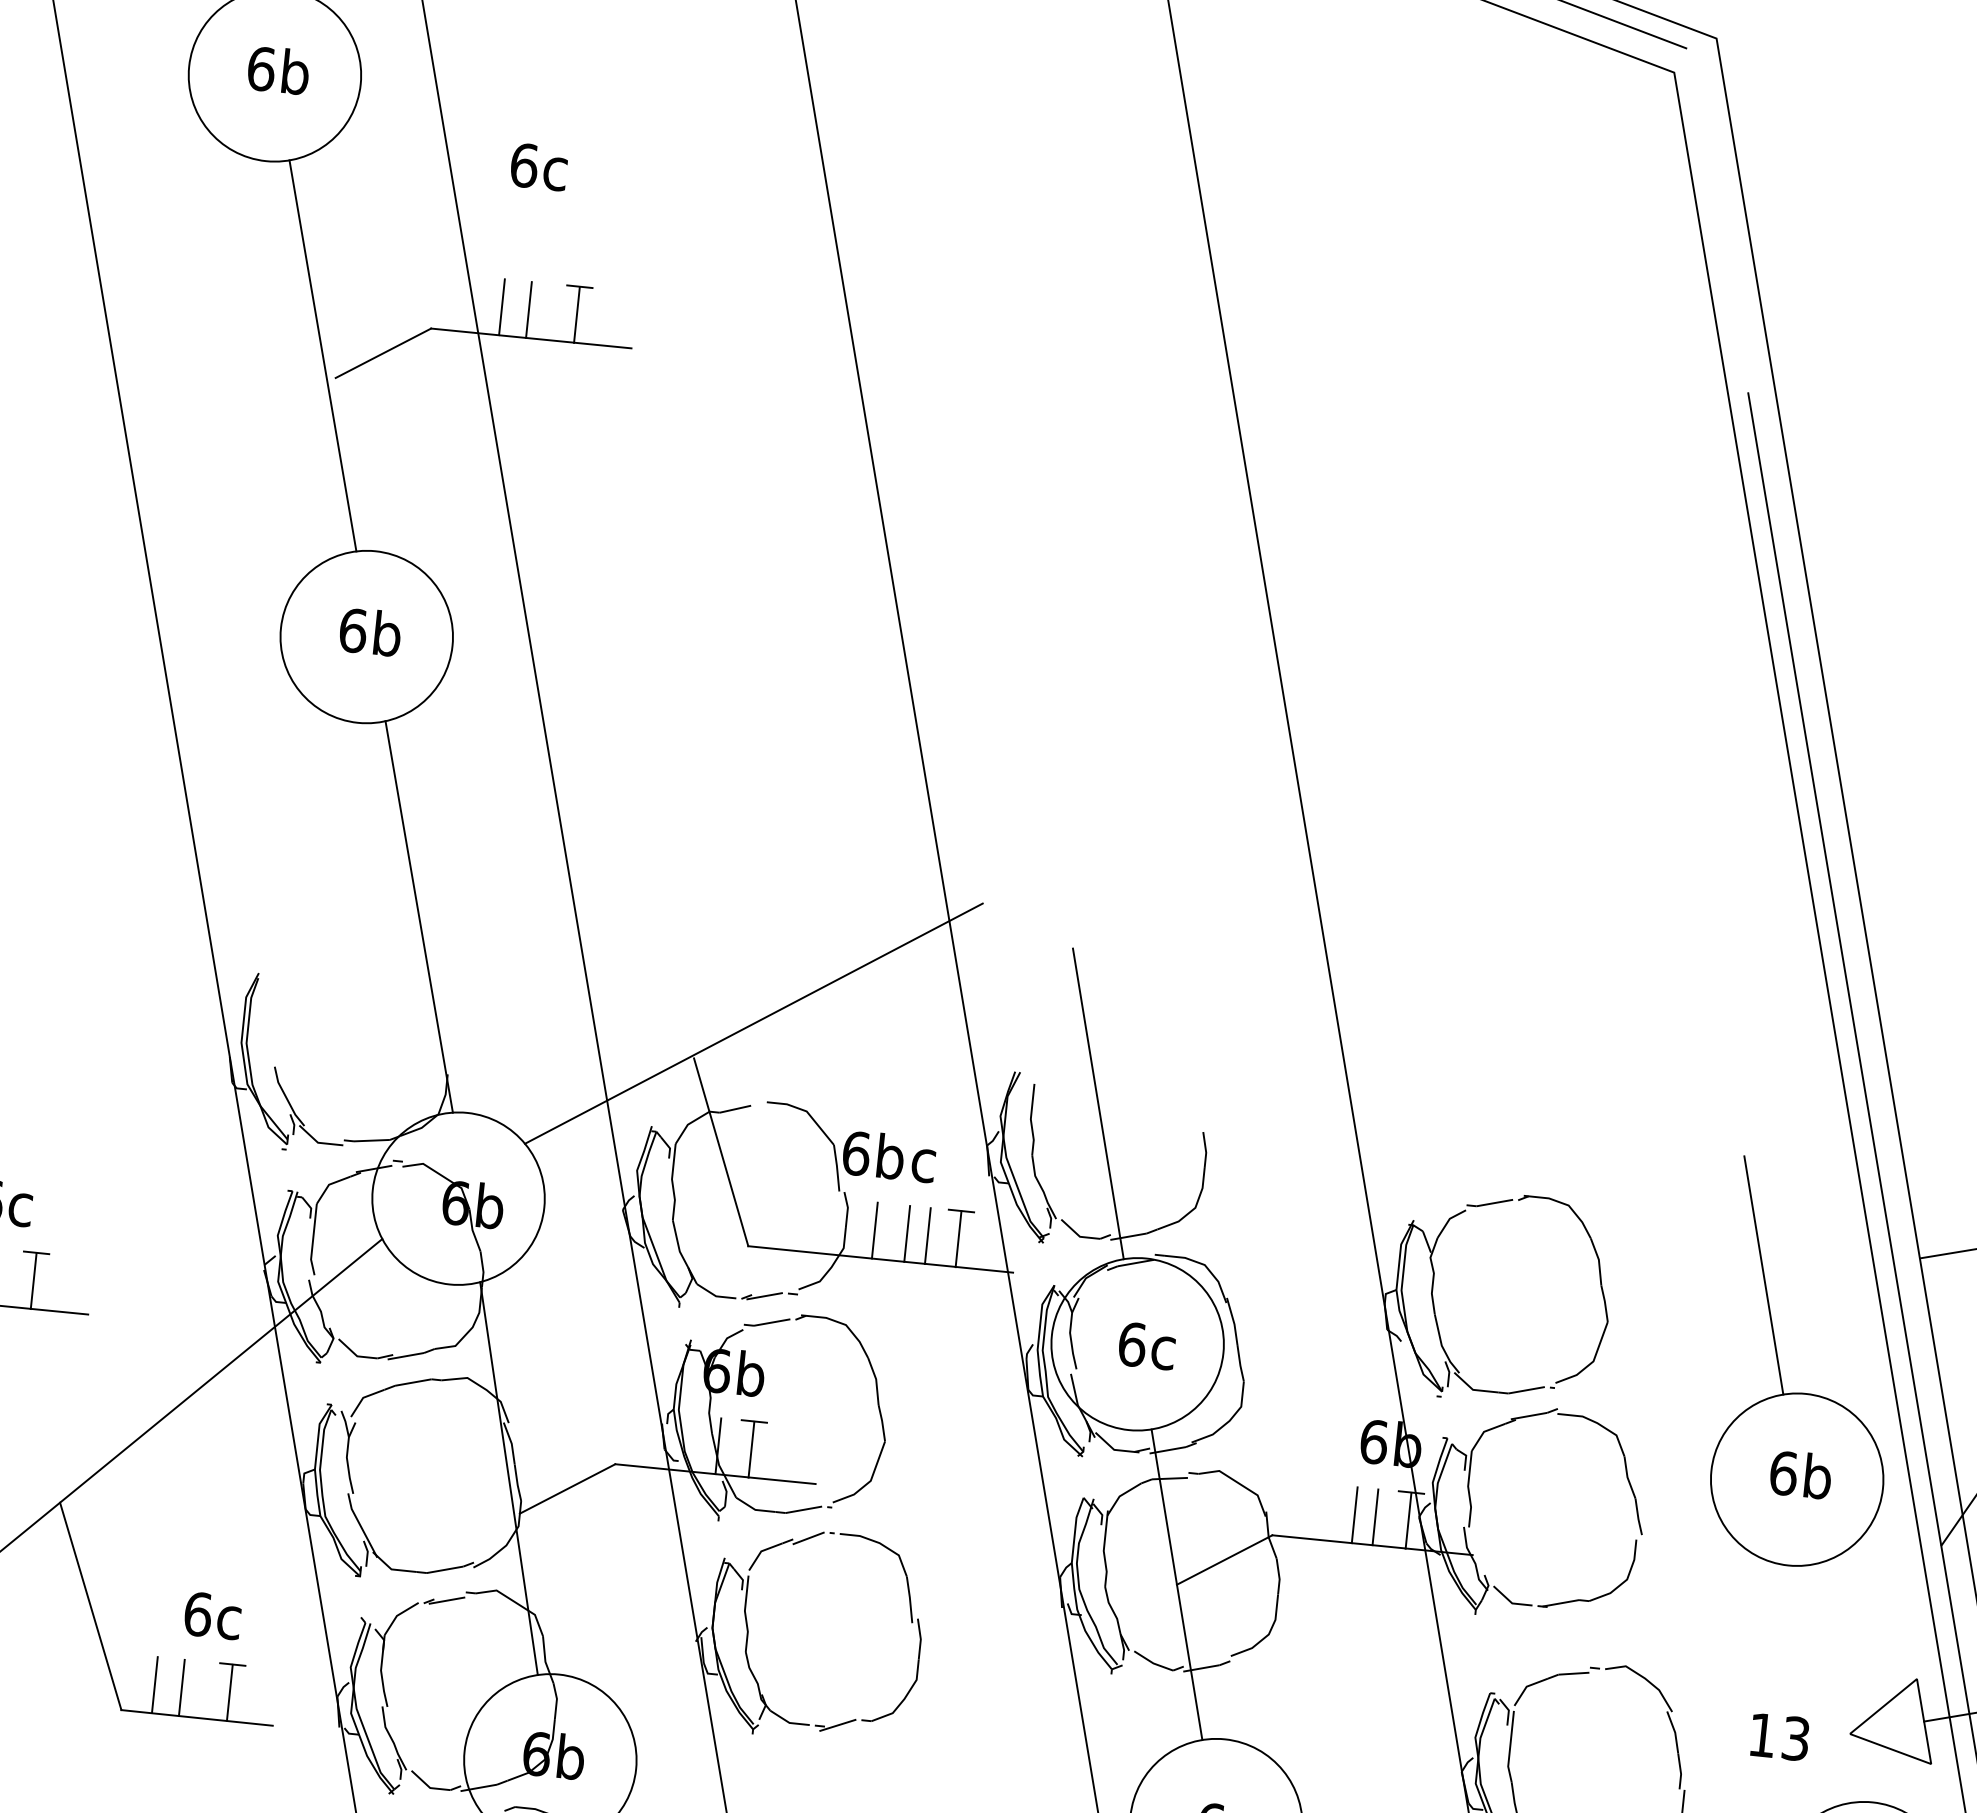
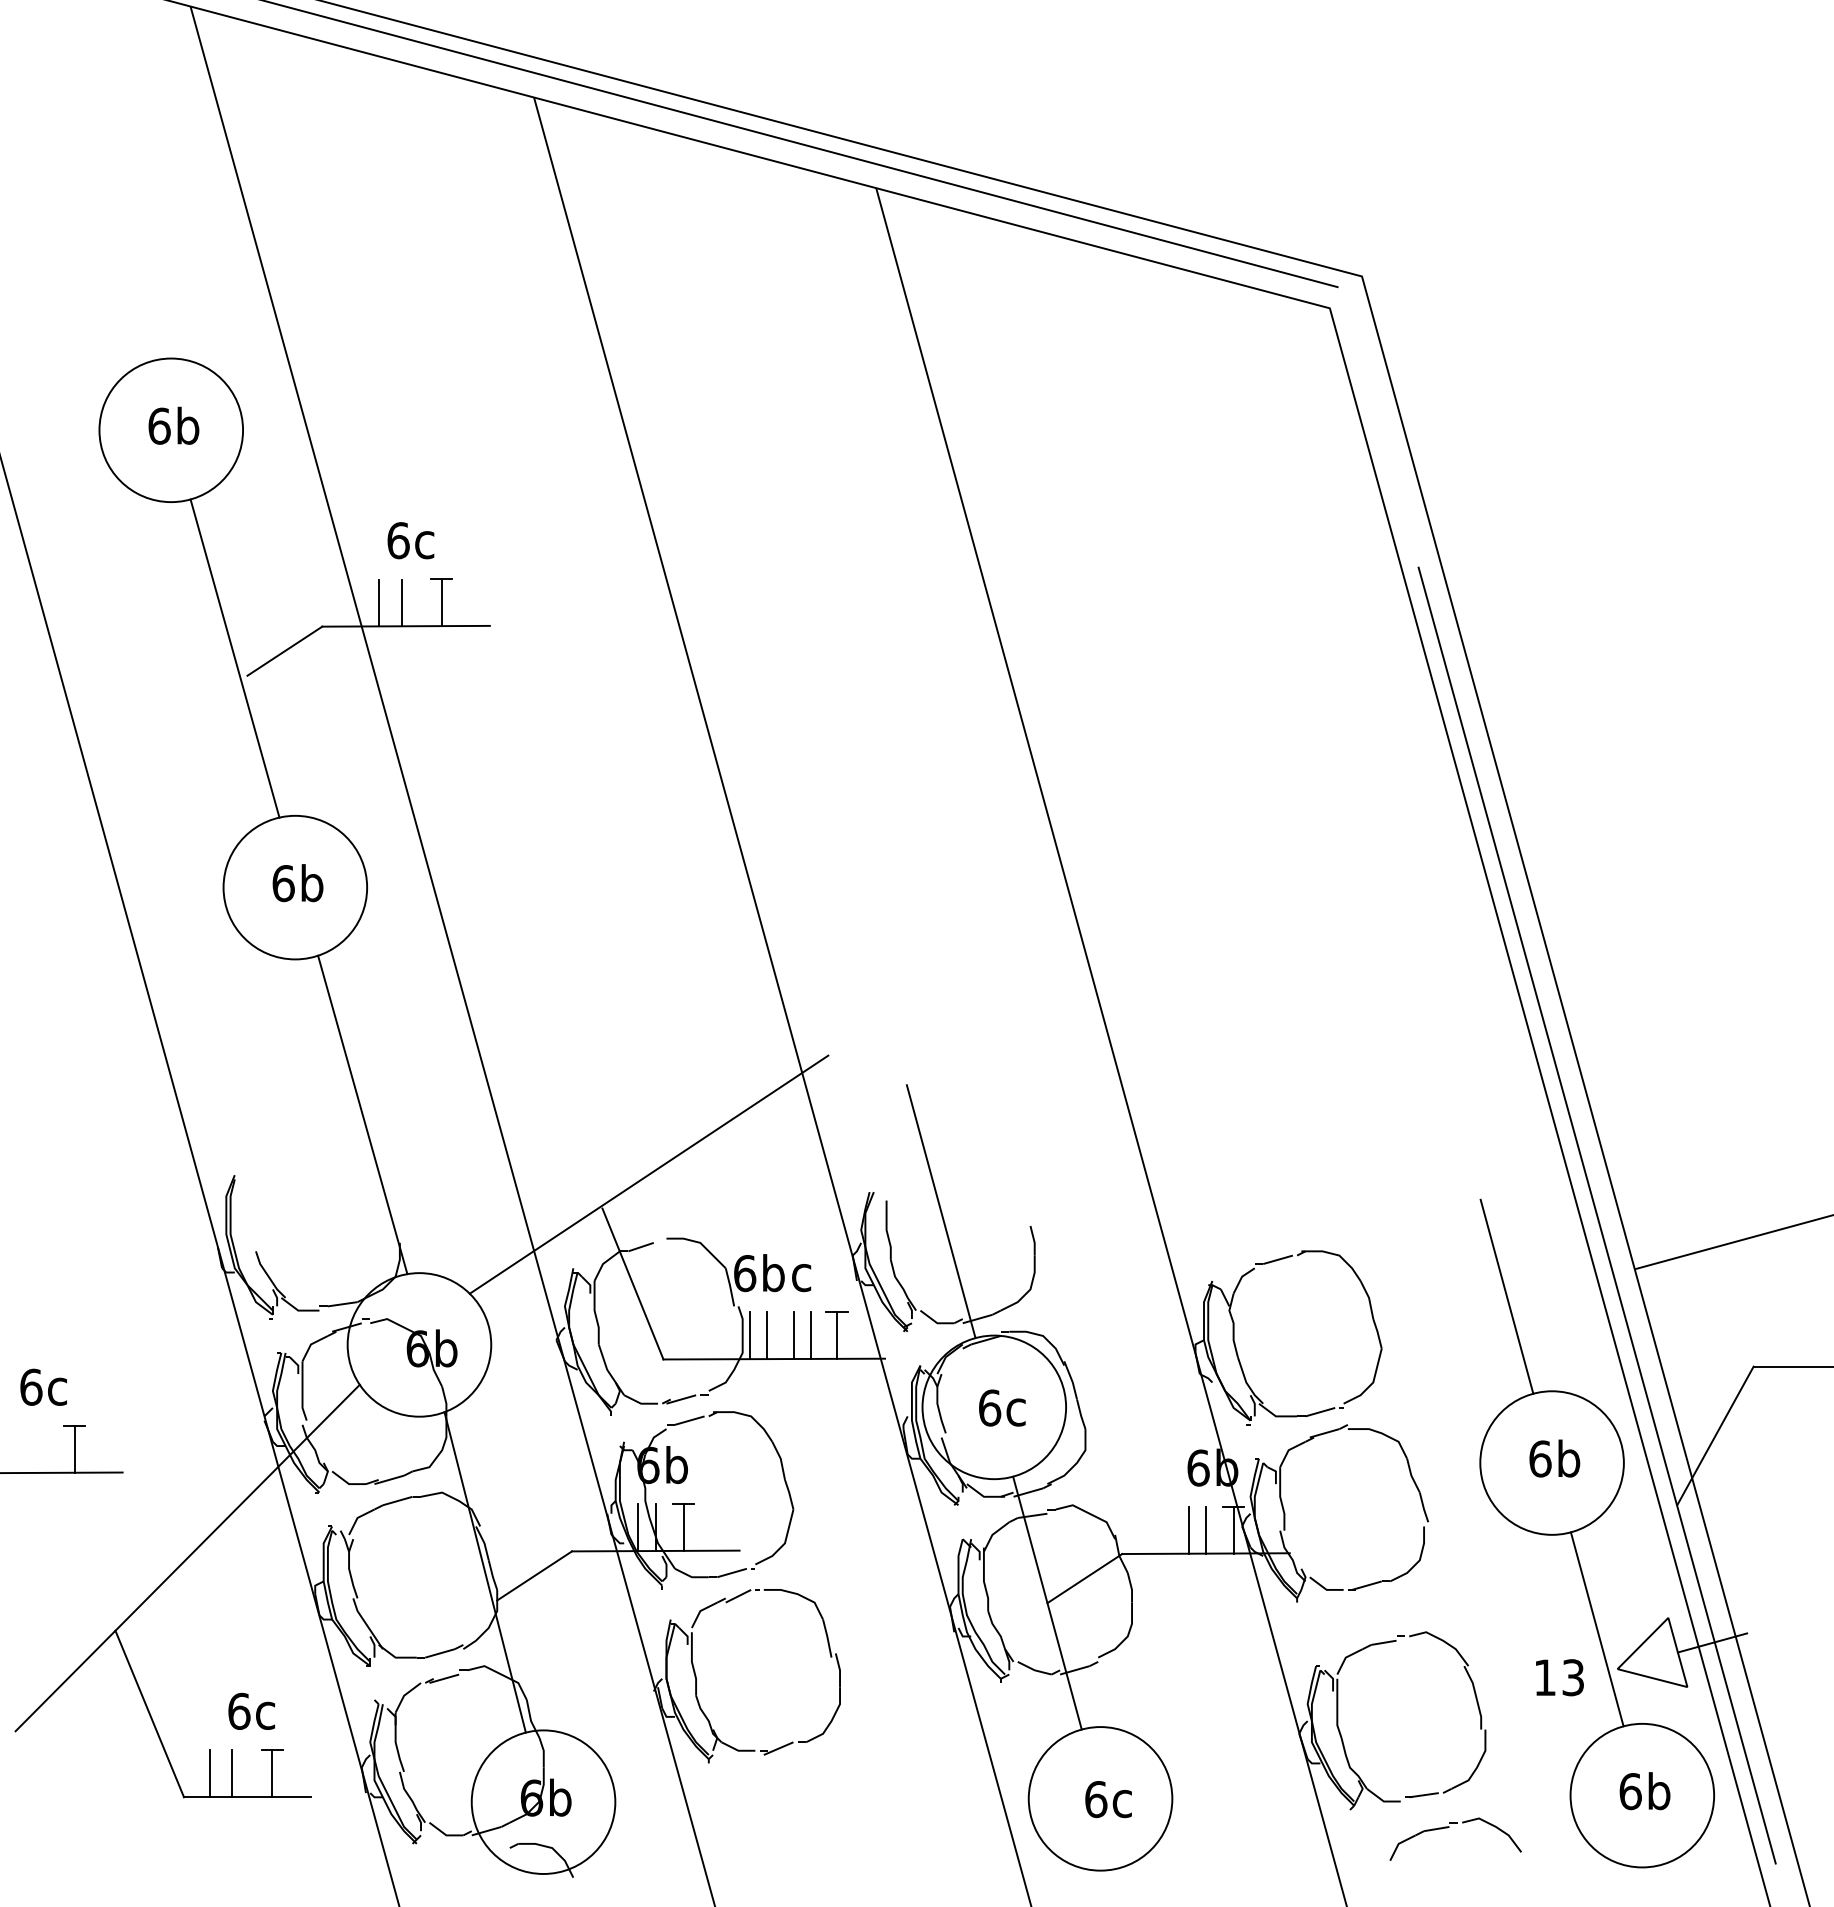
text: (538, 166) -> (410, 540), moved
line: (854, 1228) -> (749, 1335), added
line: (697, 1443) -> (638, 1527), added
line: (1829, 1684) -> (1596, 1629), added

